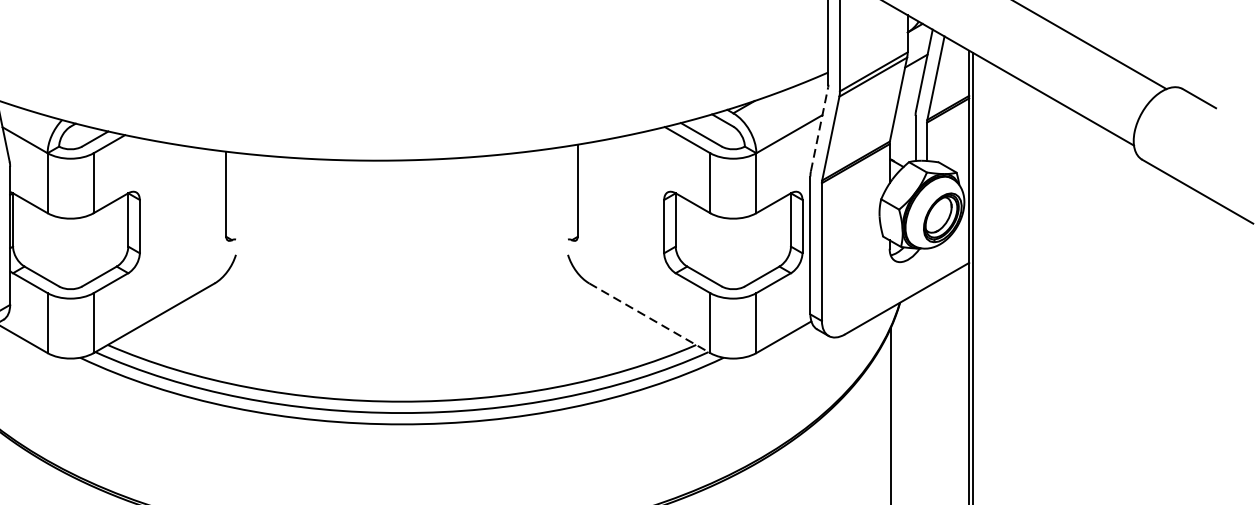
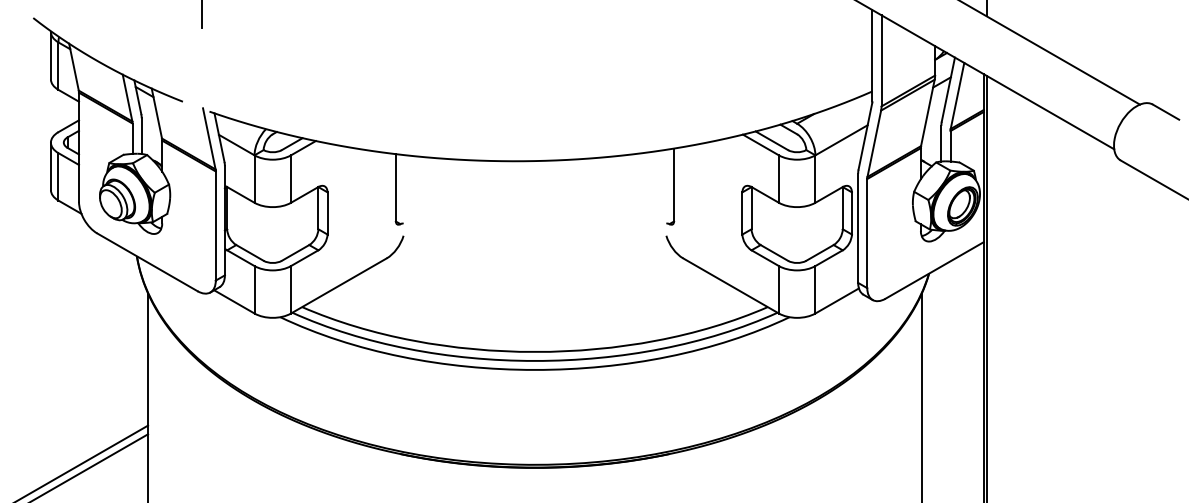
line: (819, 129) -> (865, 136), dashed -> solid
line: (650, 318) -> (731, 286), dashed -> solid

